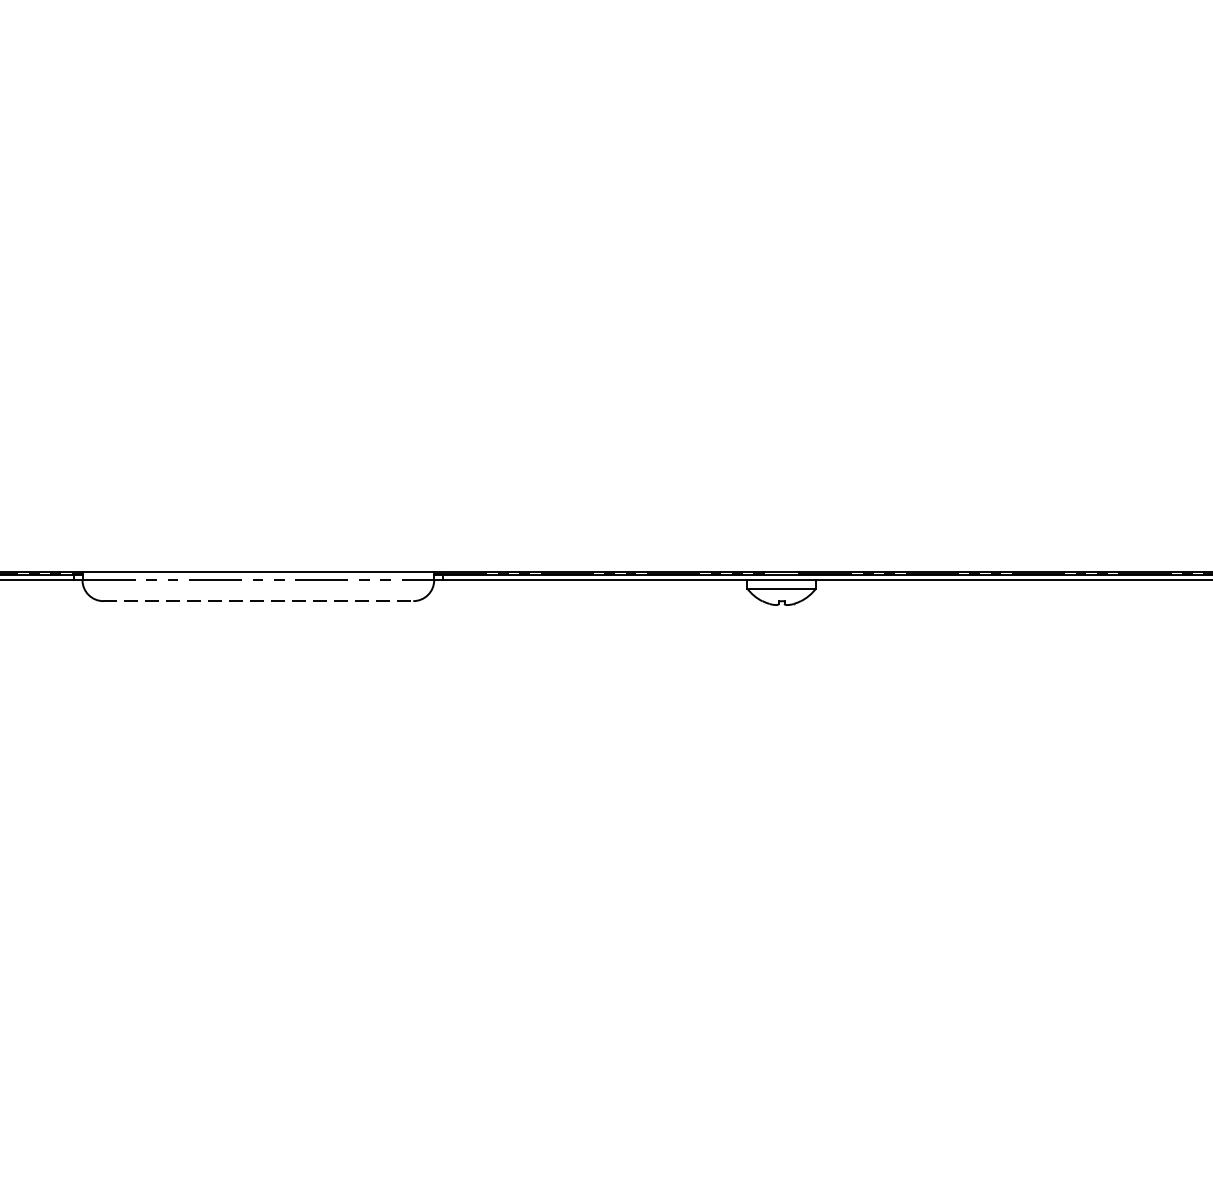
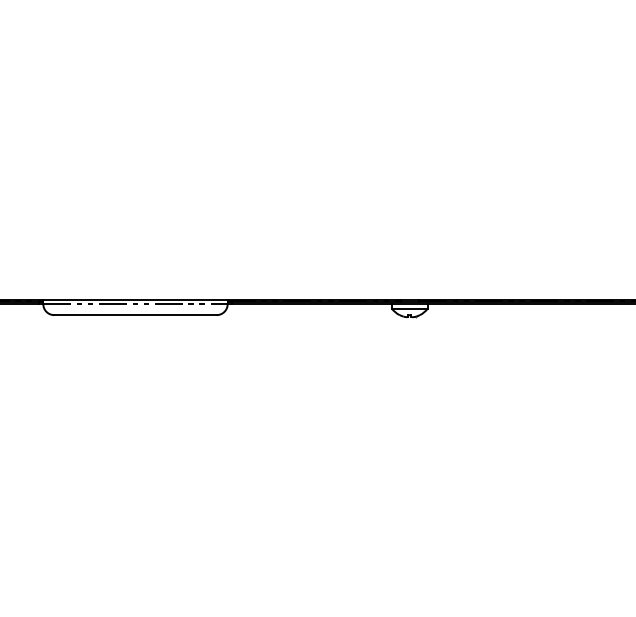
line: (258, 601) -> (135, 315), dashed -> solid

